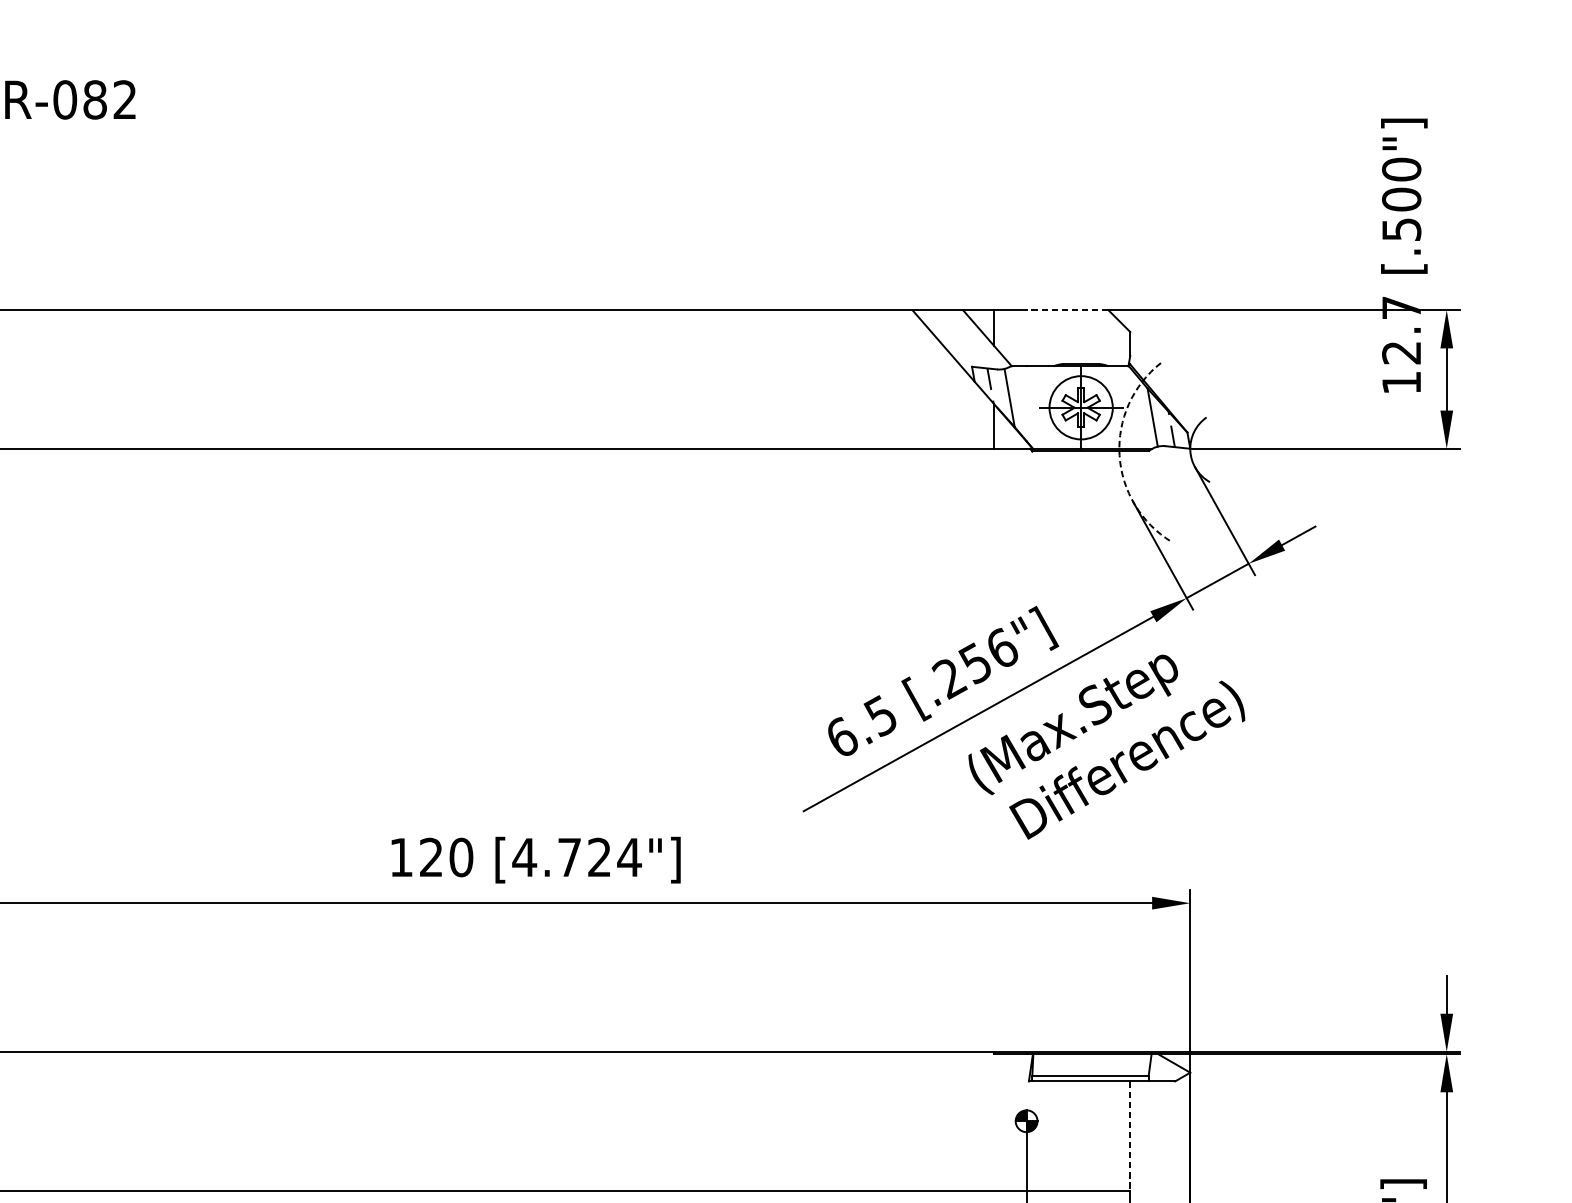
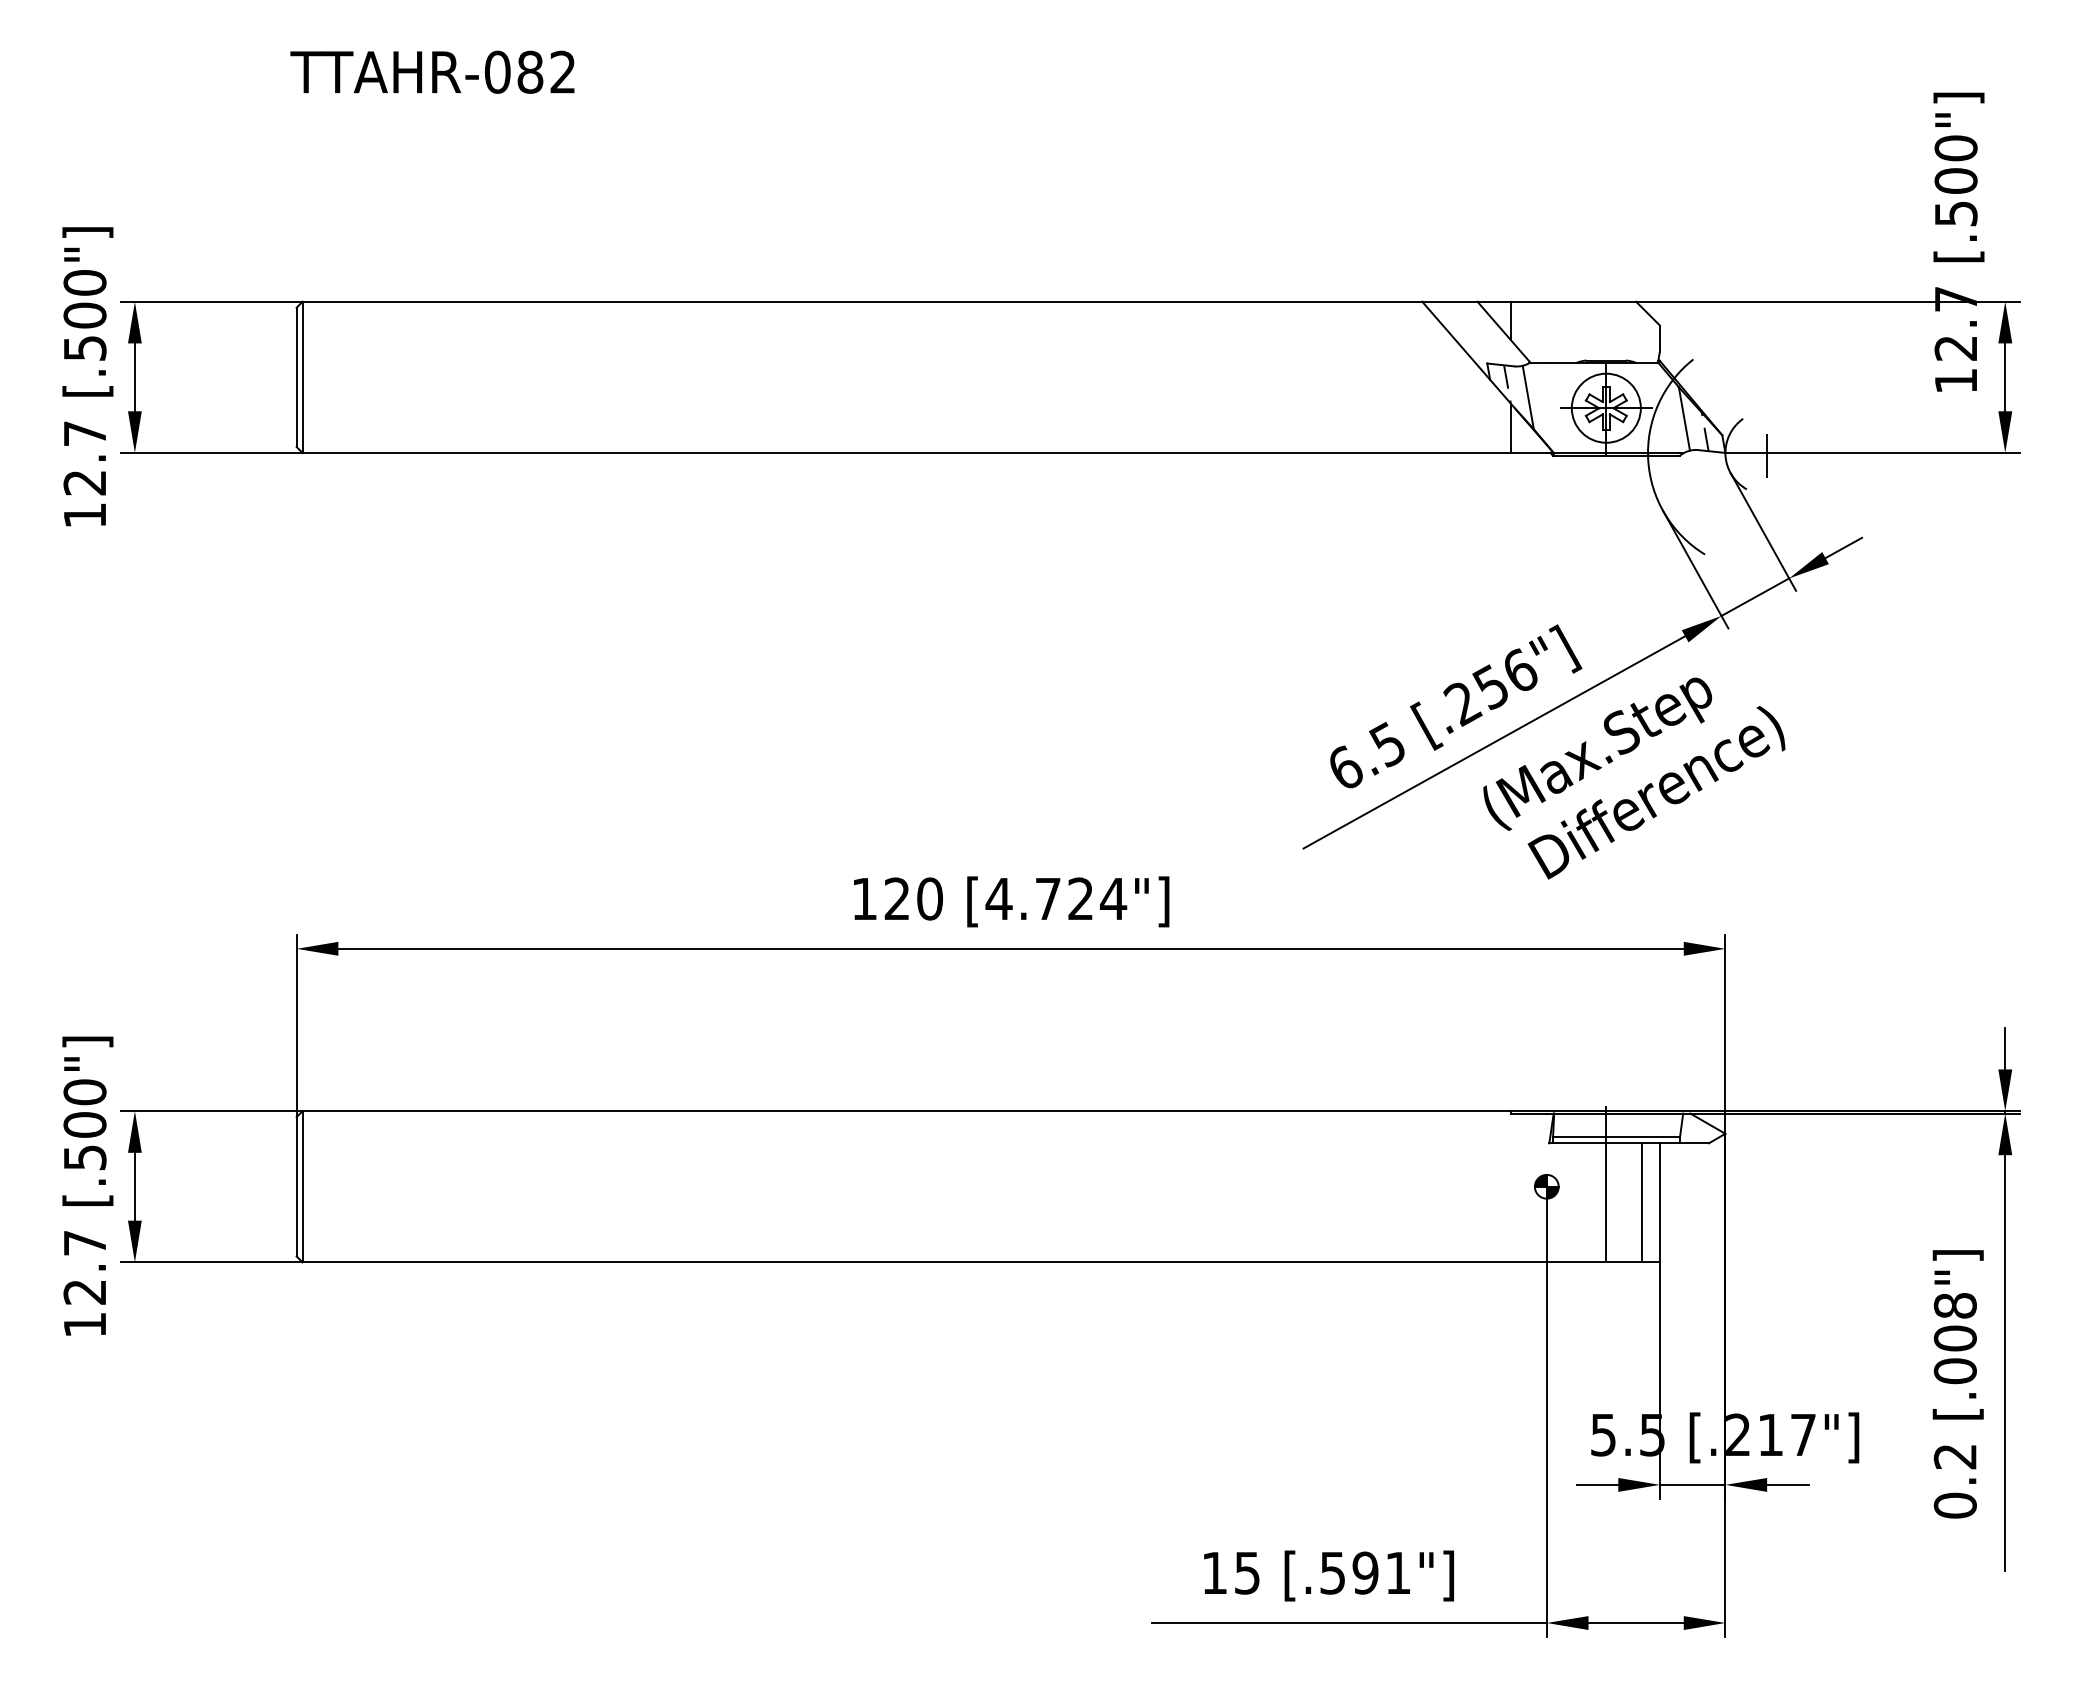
line: (1067, 309) -> (1591, 301), dashed -> solid
line: (1228, 451) -> (1767, 455), added
arc: (1119, 455) -> (1648, 460), dashed -> solid
line: (1081, 1117) -> (1606, 1182), added
line: (1114, 1135) -> (1642, 1202), added
line: (1129, 1135) -> (1659, 1202), dashed -> solid

